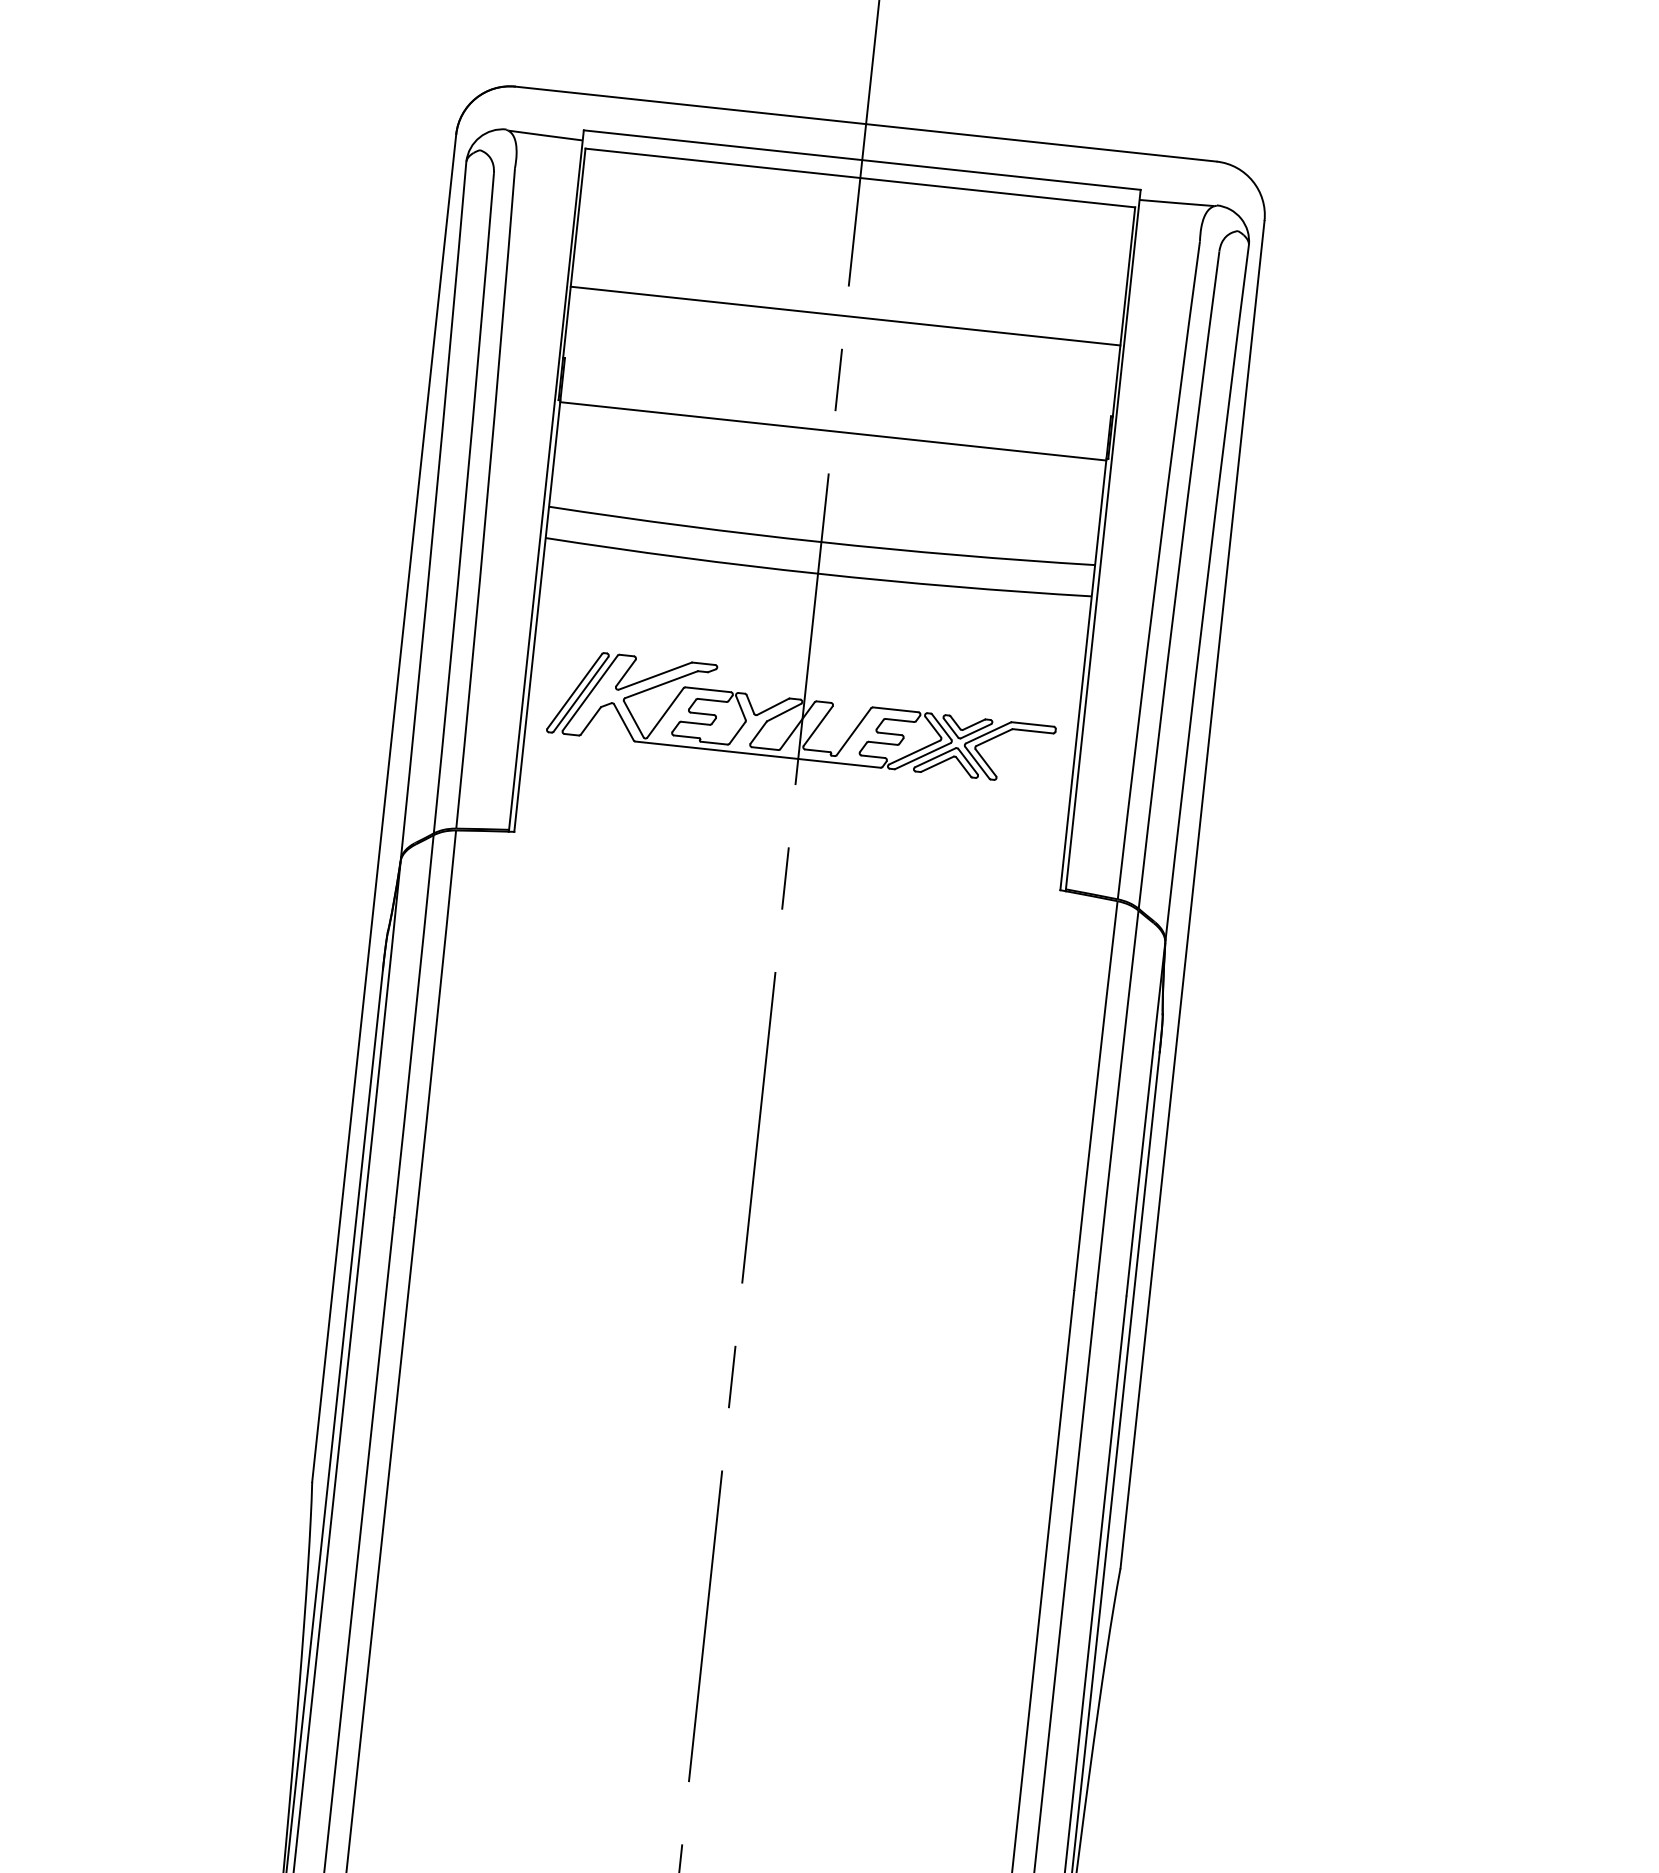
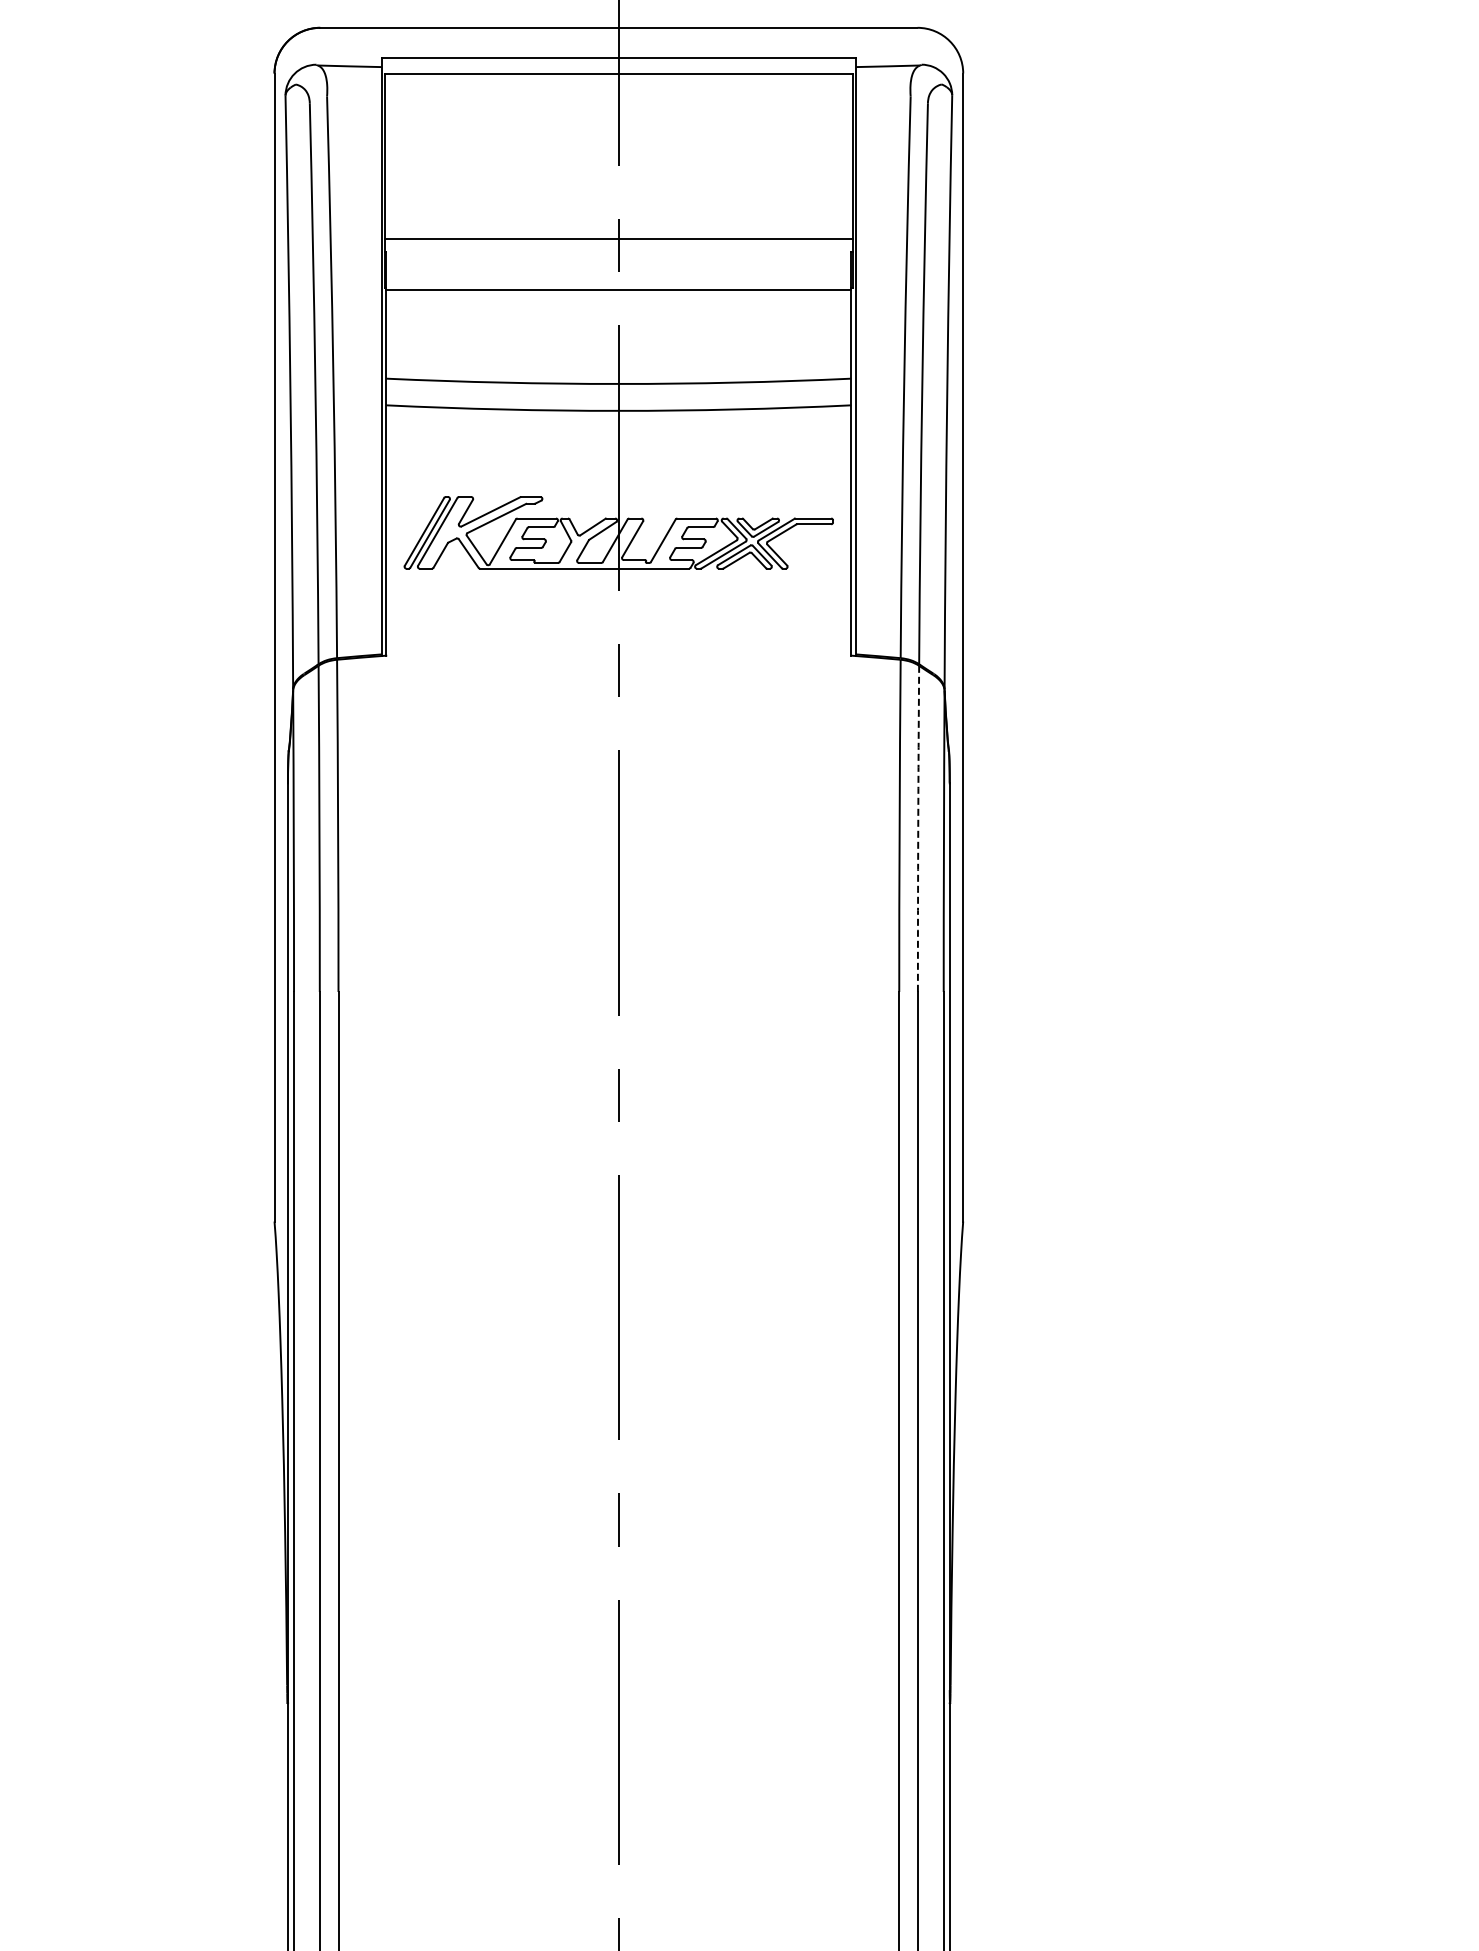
line: (845, 316) -> (618, 239), moved
arc: (1117, 1101) -> (918, 828), solid -> dashed

